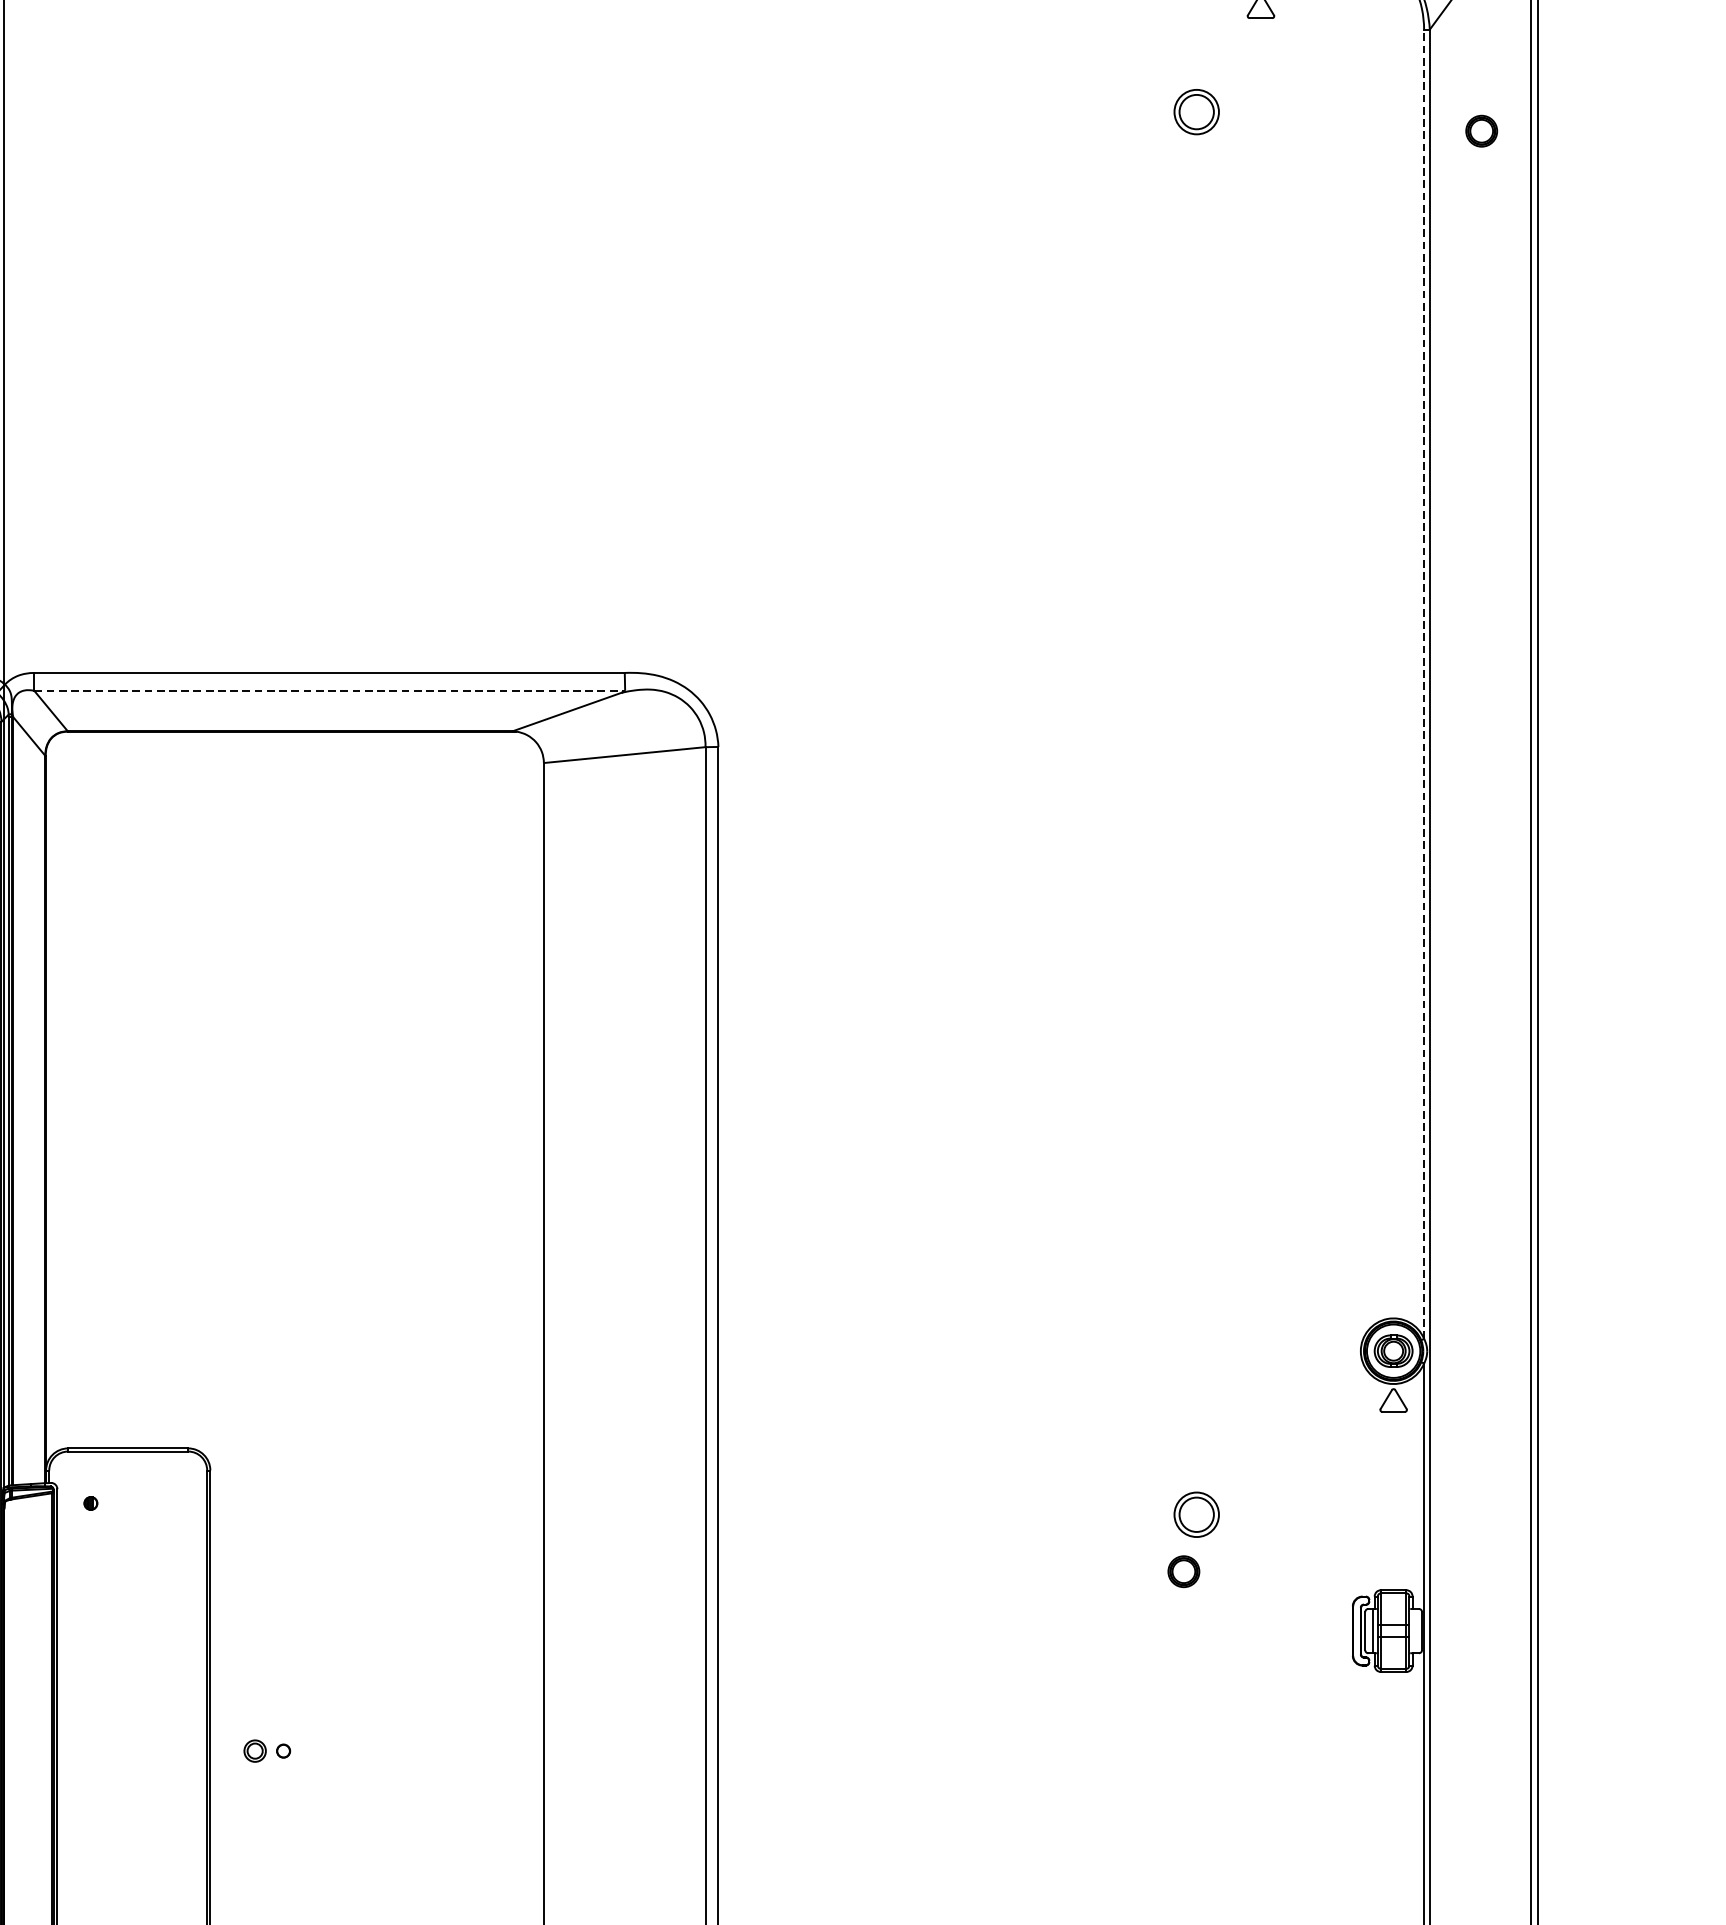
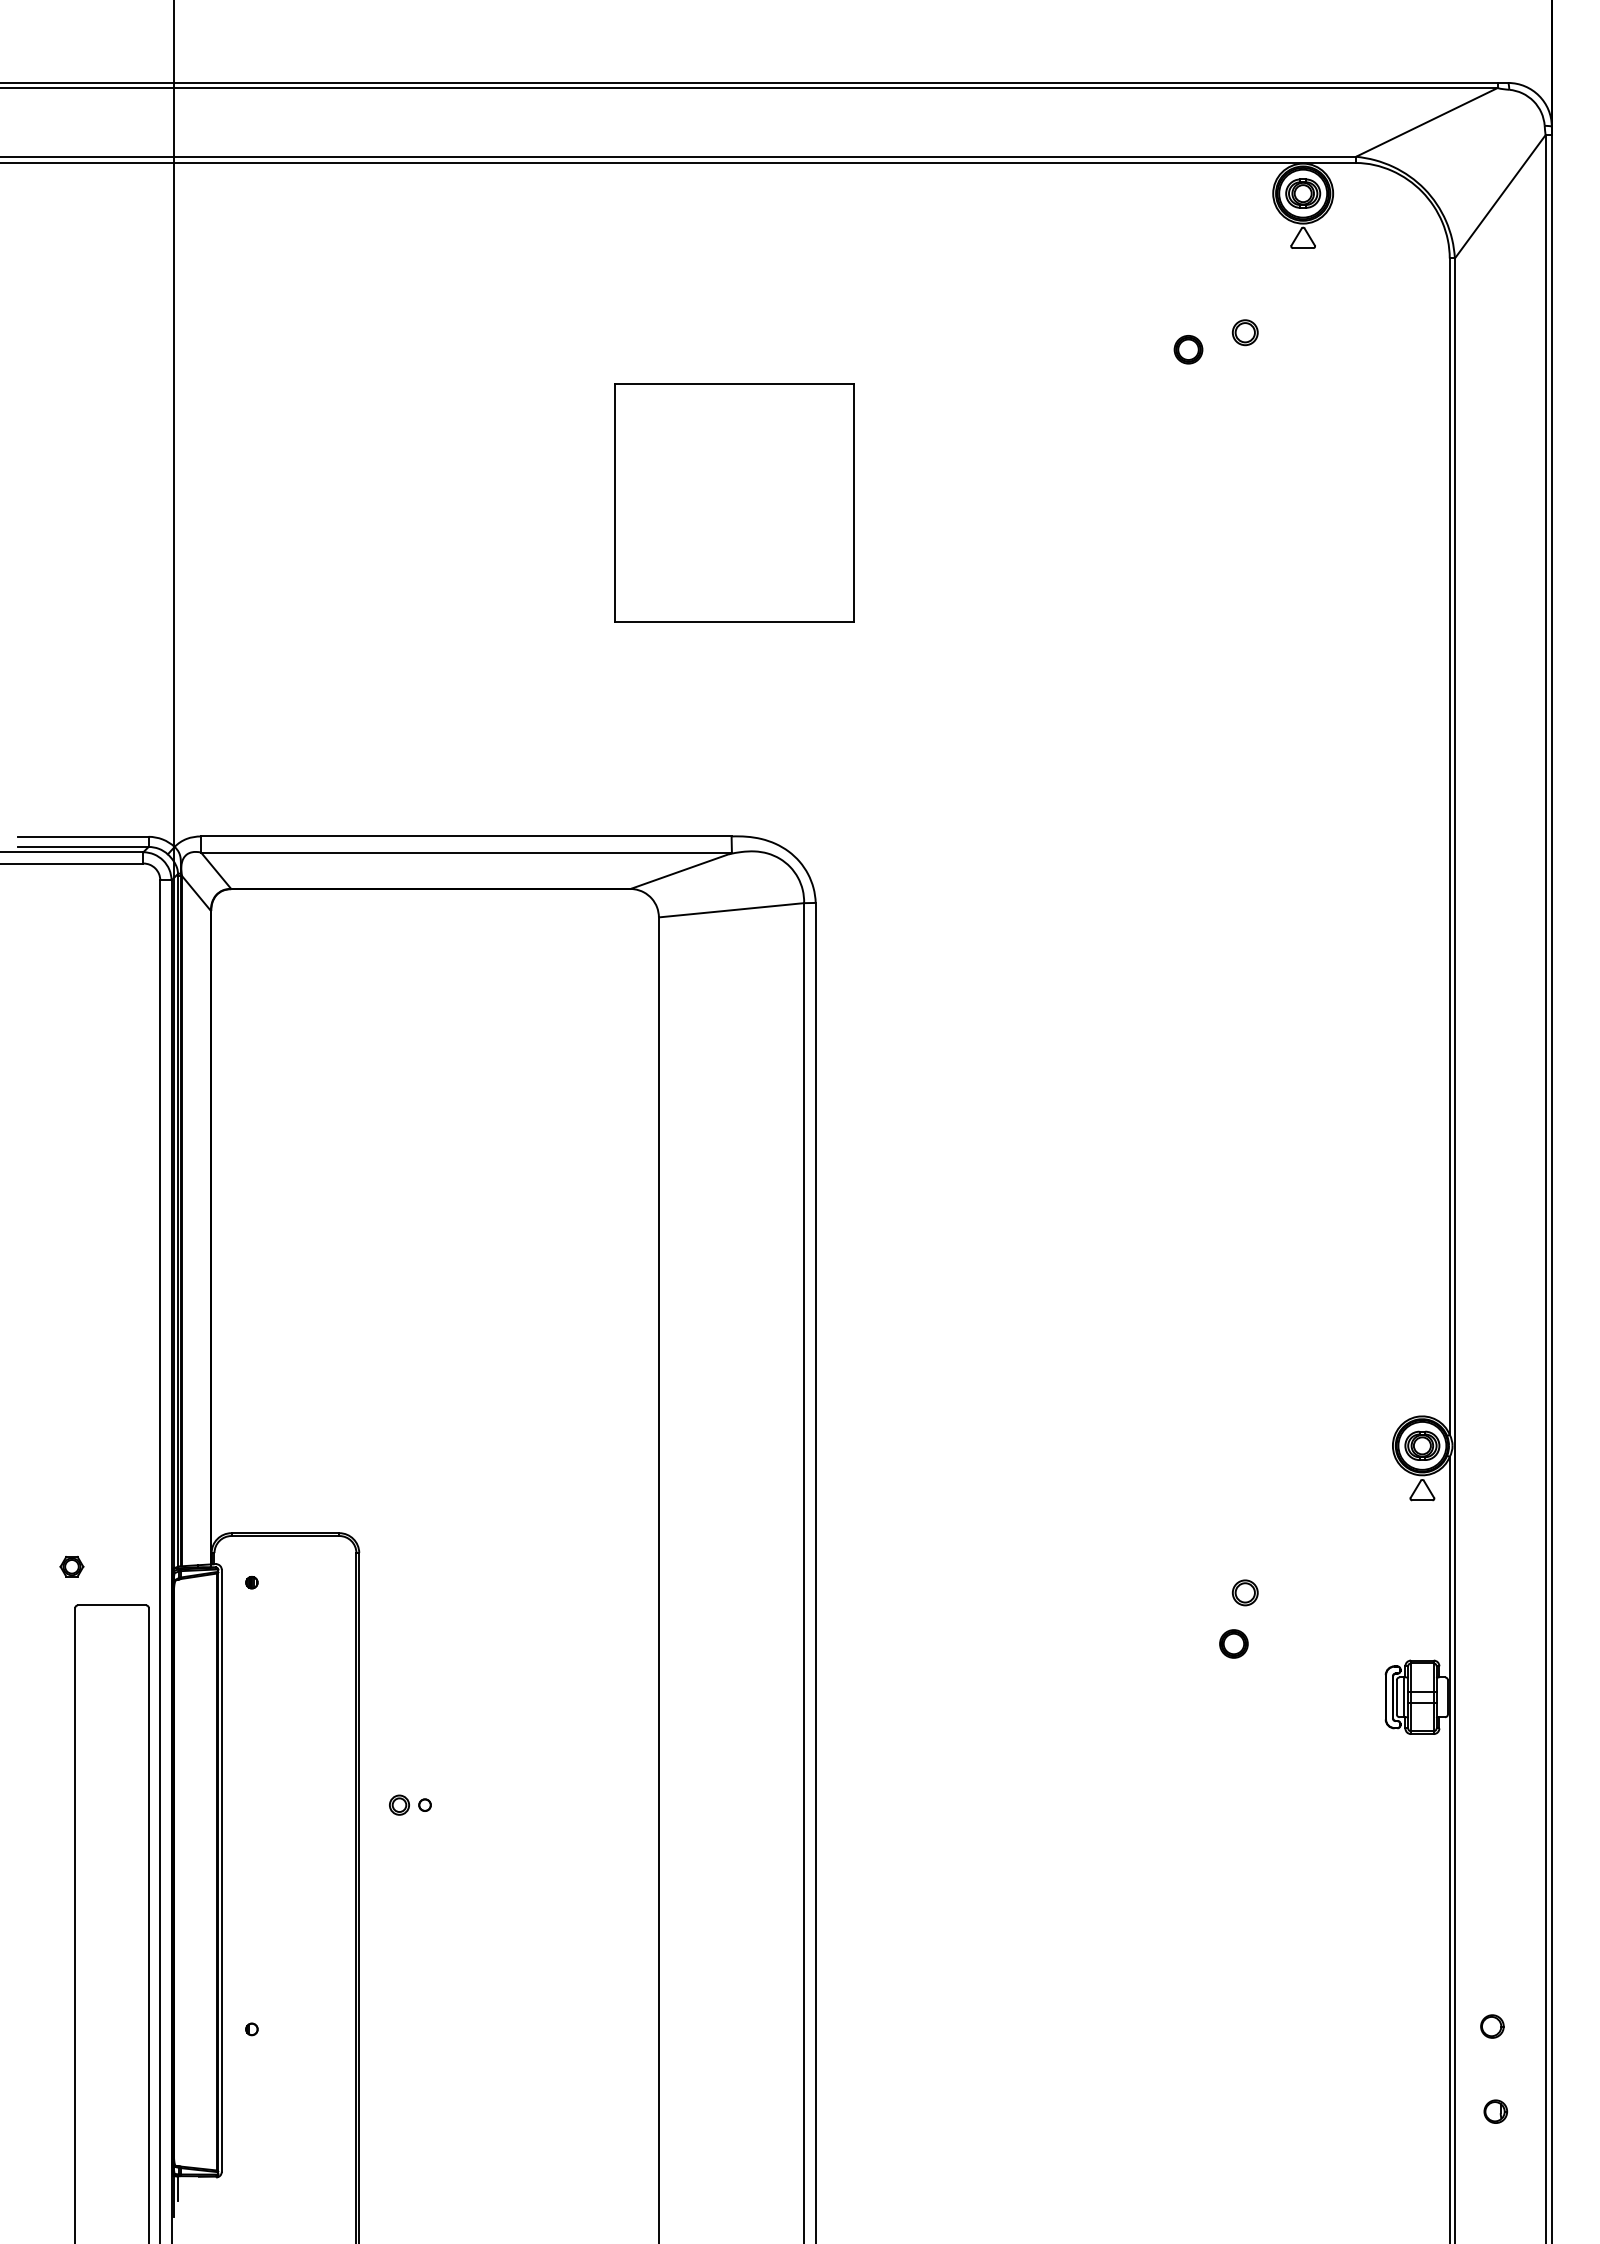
part: (1195, 112) -> (1244, 332), size x0.62
part: (1481, 130) -> (1188, 349), moved
part: (628, 301) -> (734, 502), added
line: (1423, 684) -> (1449, 846), dashed -> solid
line: (329, 690) -> (466, 852), dashed -> solid
part: (1195, 1514) -> (1244, 1592), size x0.62

